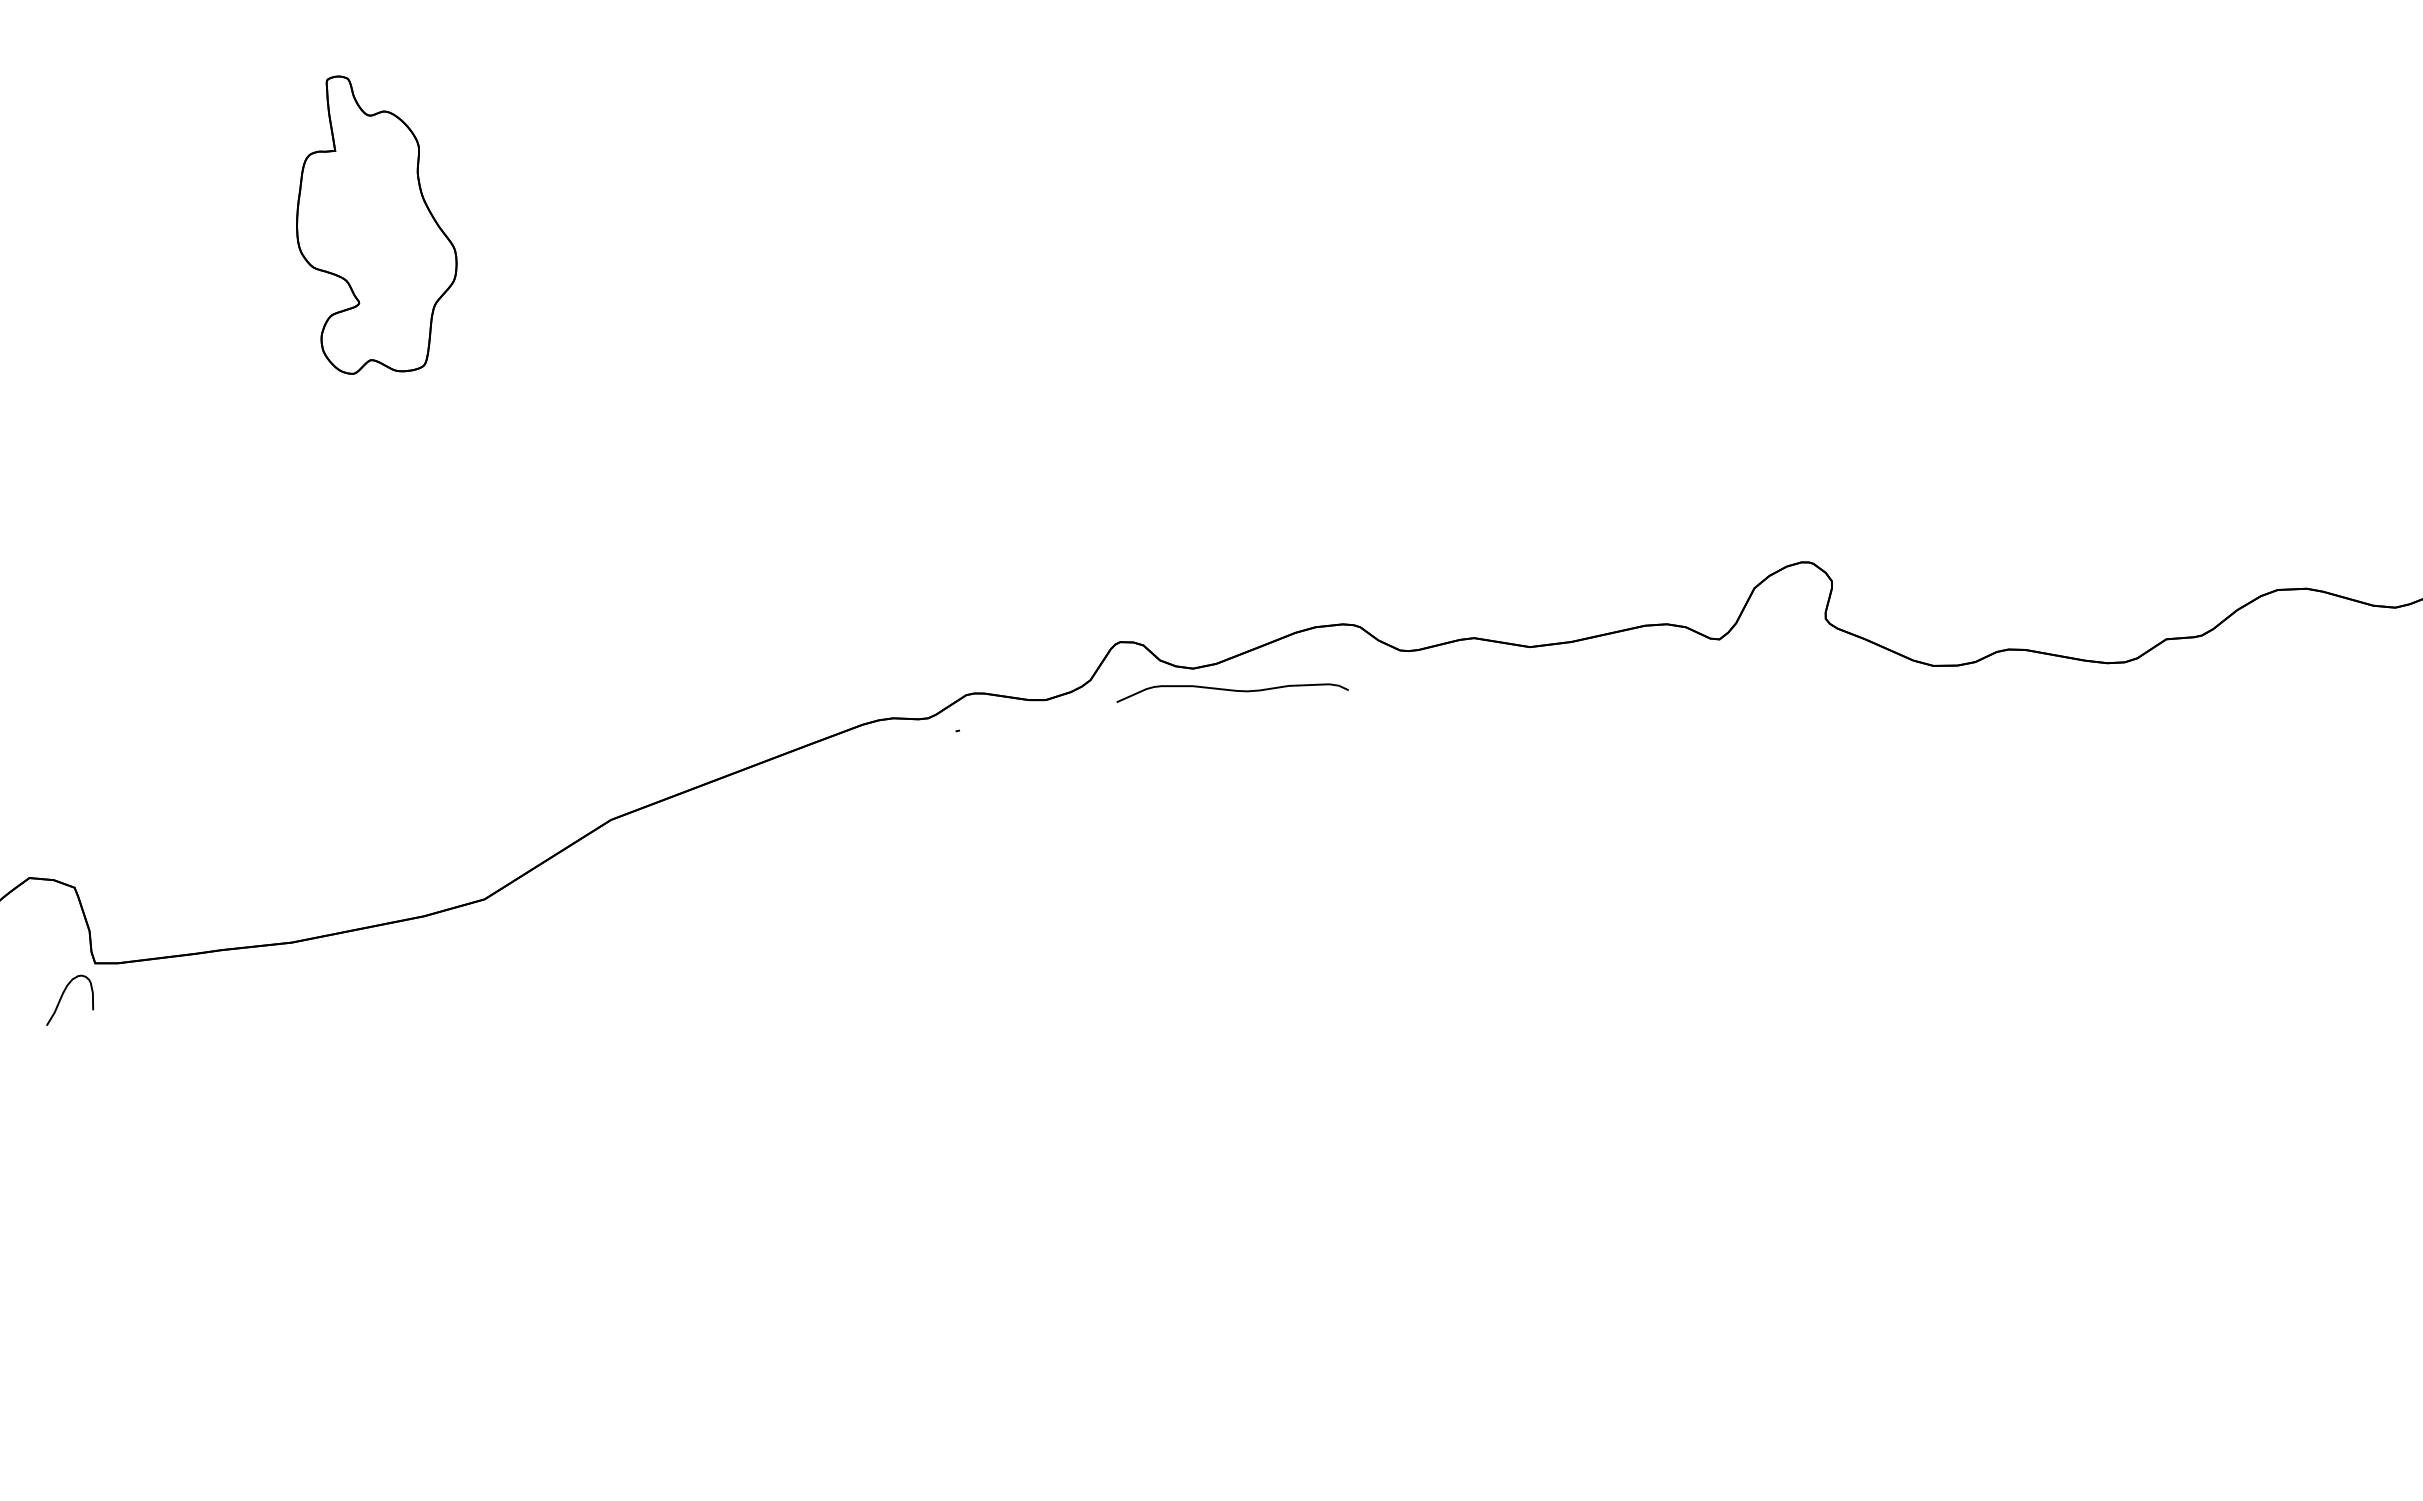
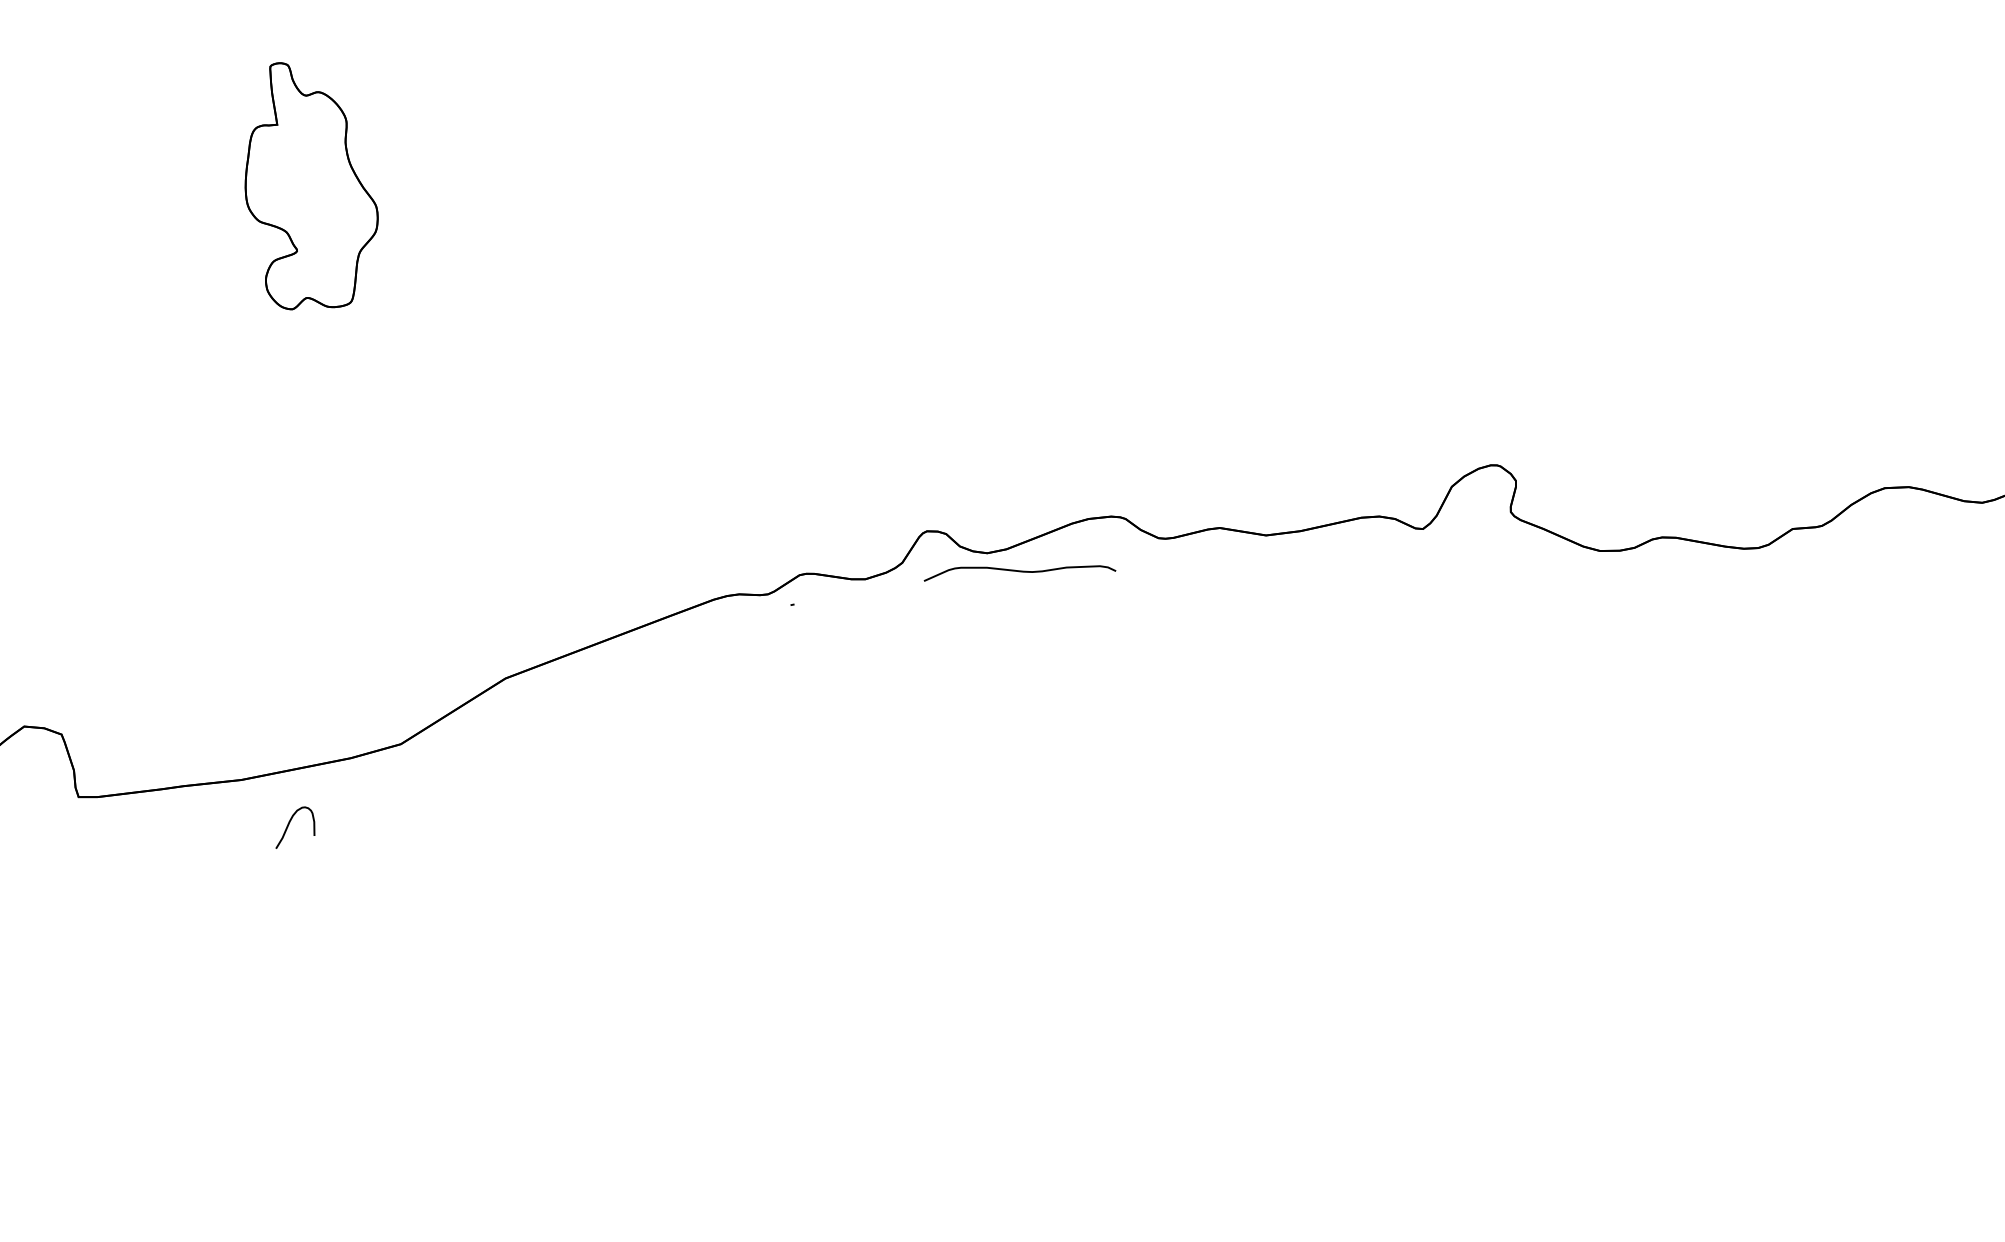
curve: (63, 995) -> (289, 823), moved

